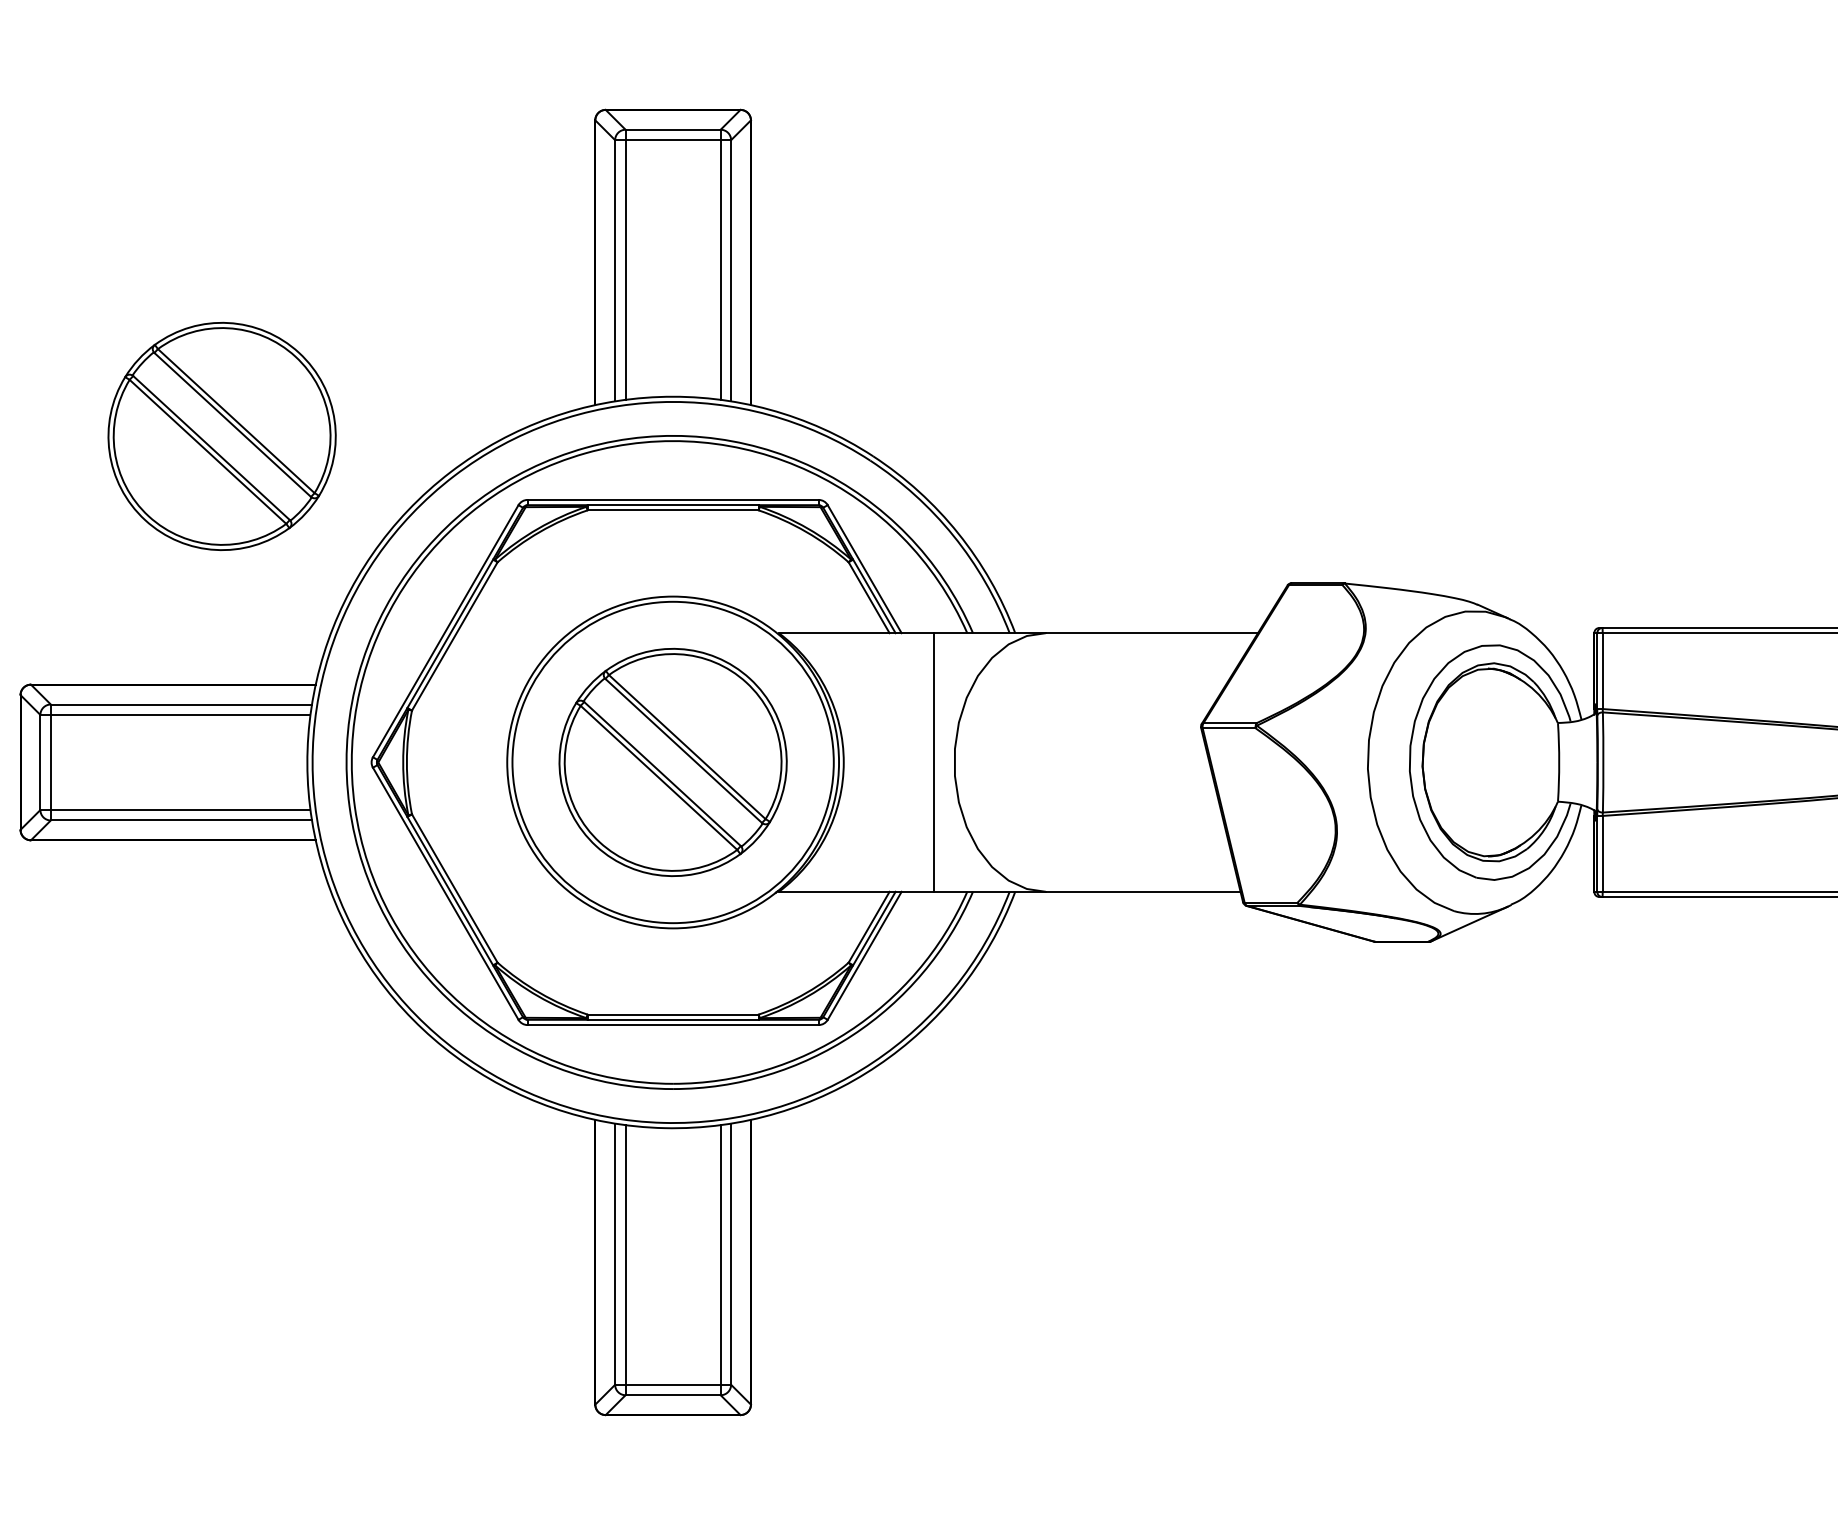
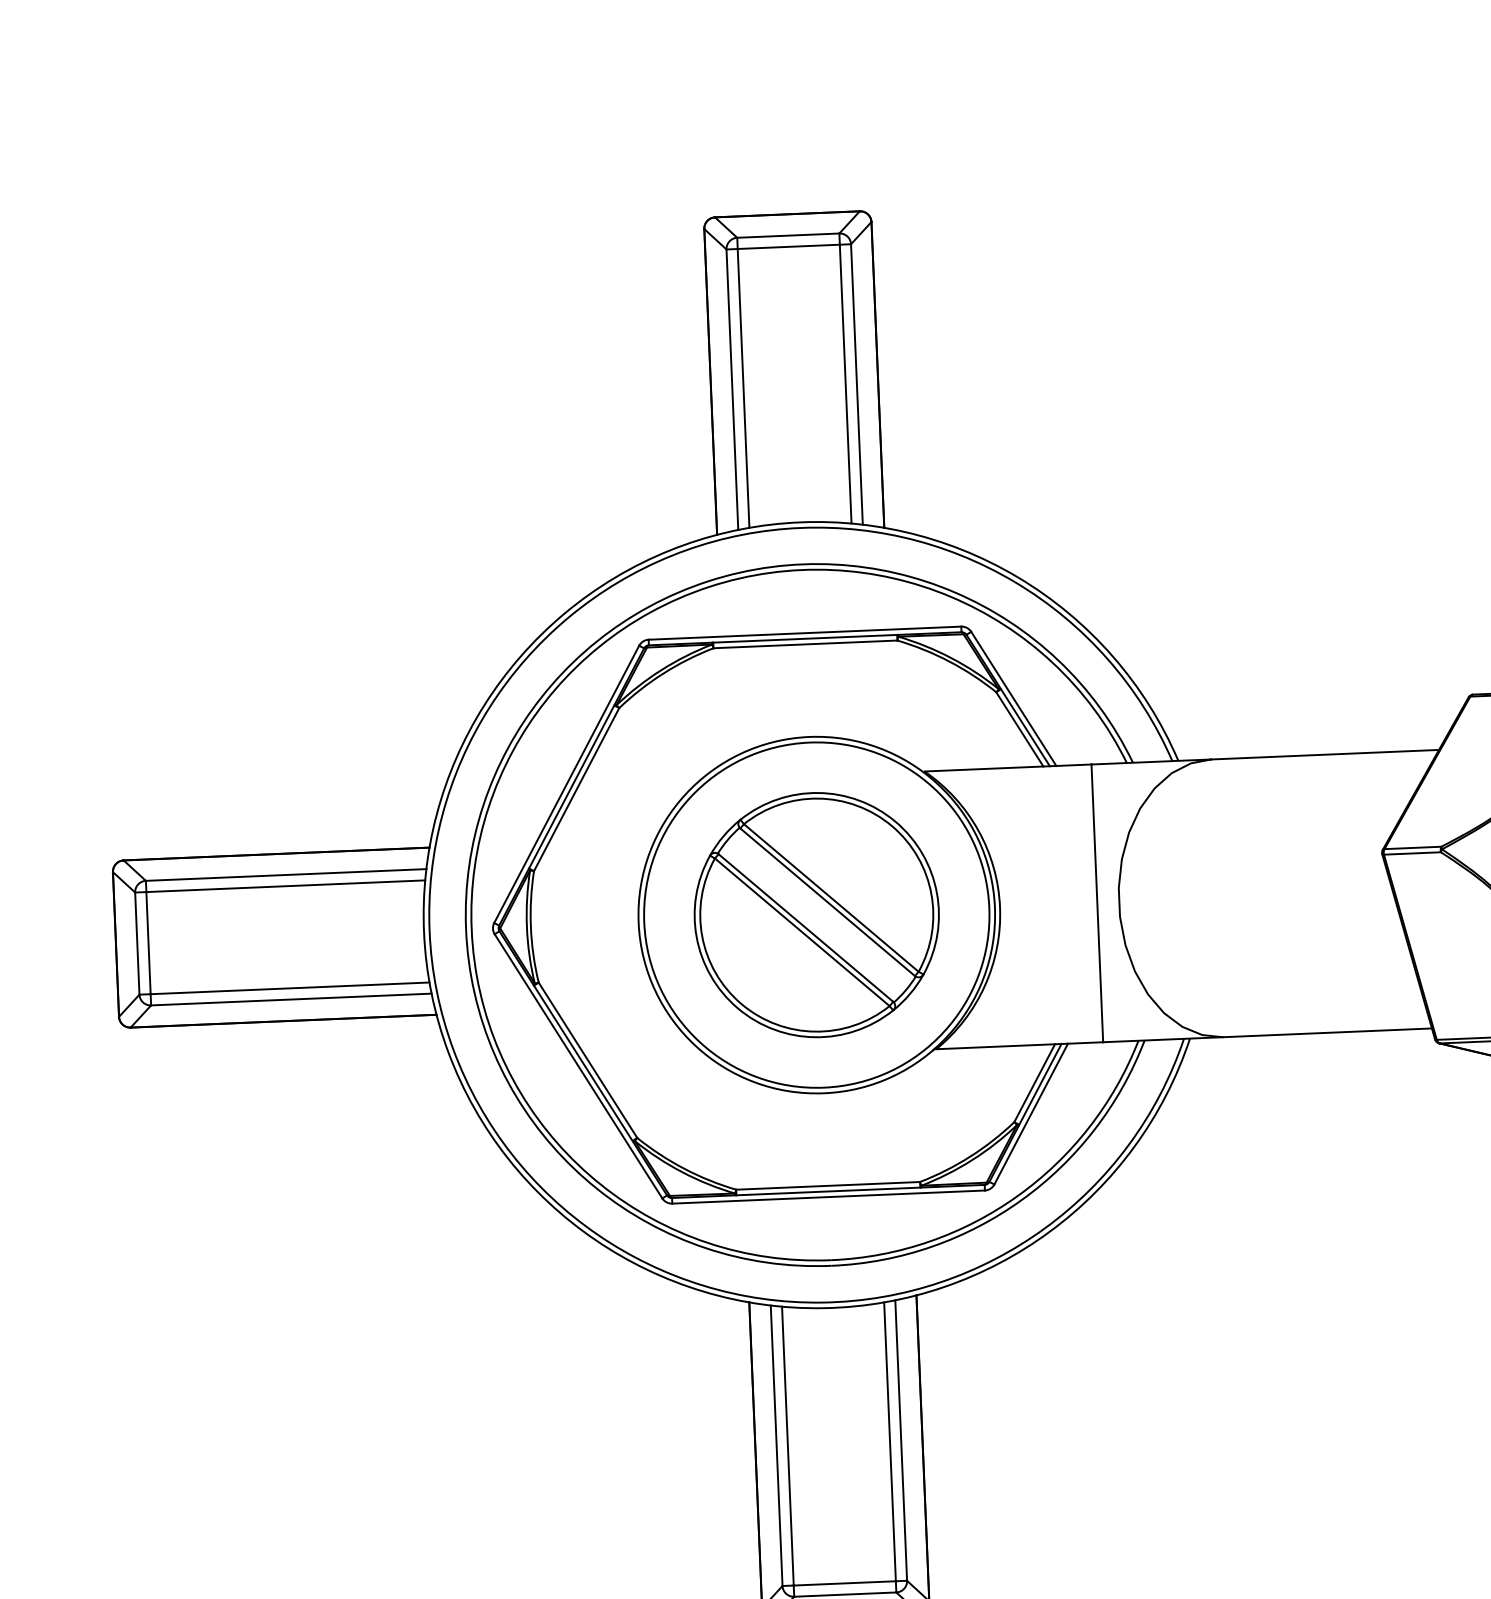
part: (221, 435) -> (317, 584), removed

